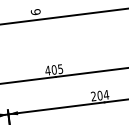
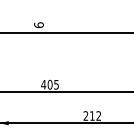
text: (103, 94) -> (95, 115), 204 -> 212

